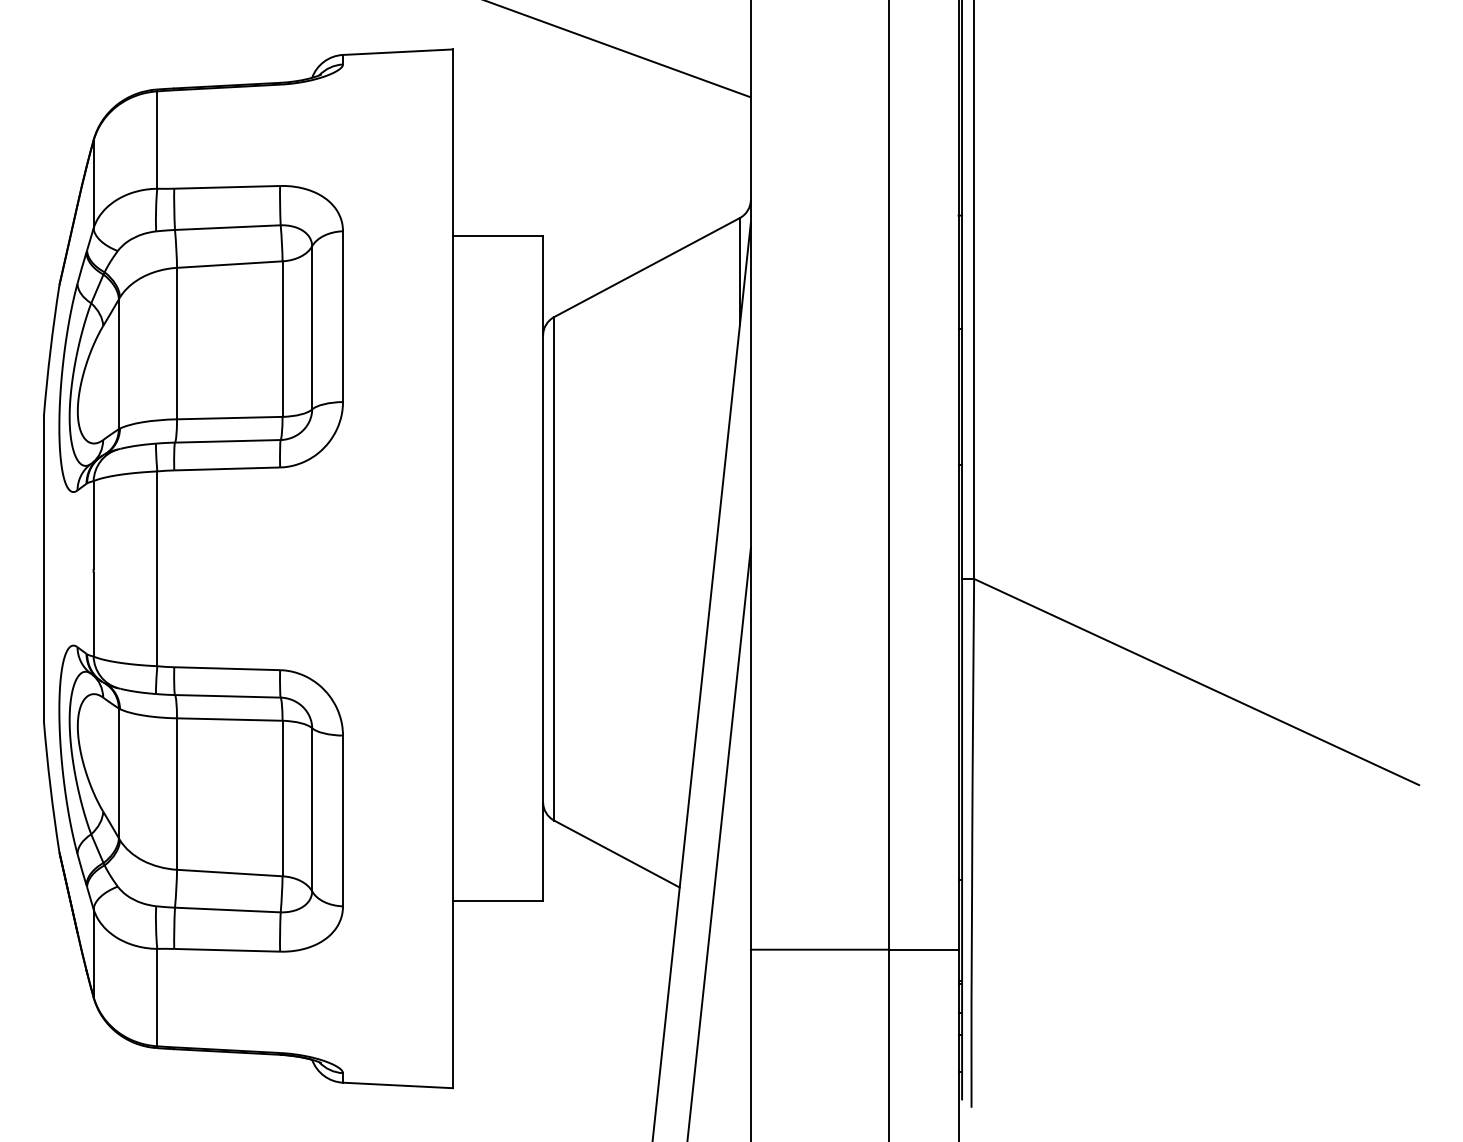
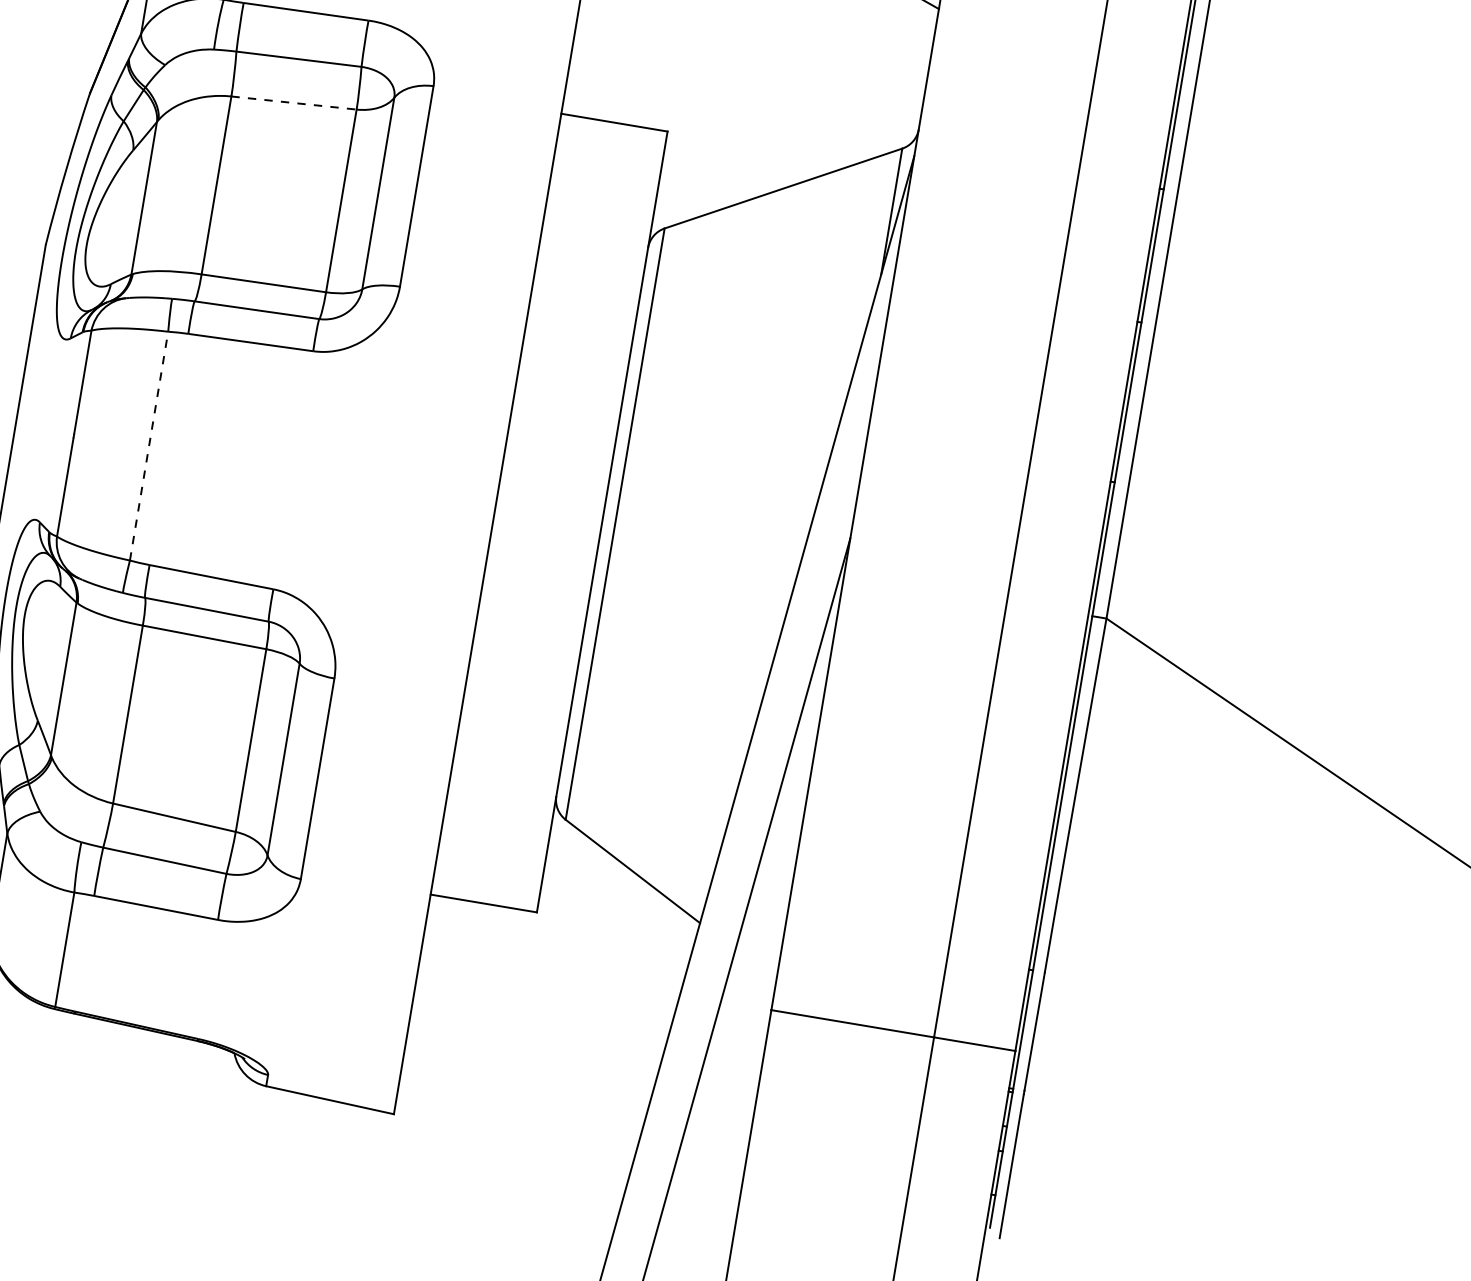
line: (229, 264) -> (293, 102), solid -> dashed
line: (157, 568) -> (149, 445), solid -> dashed

